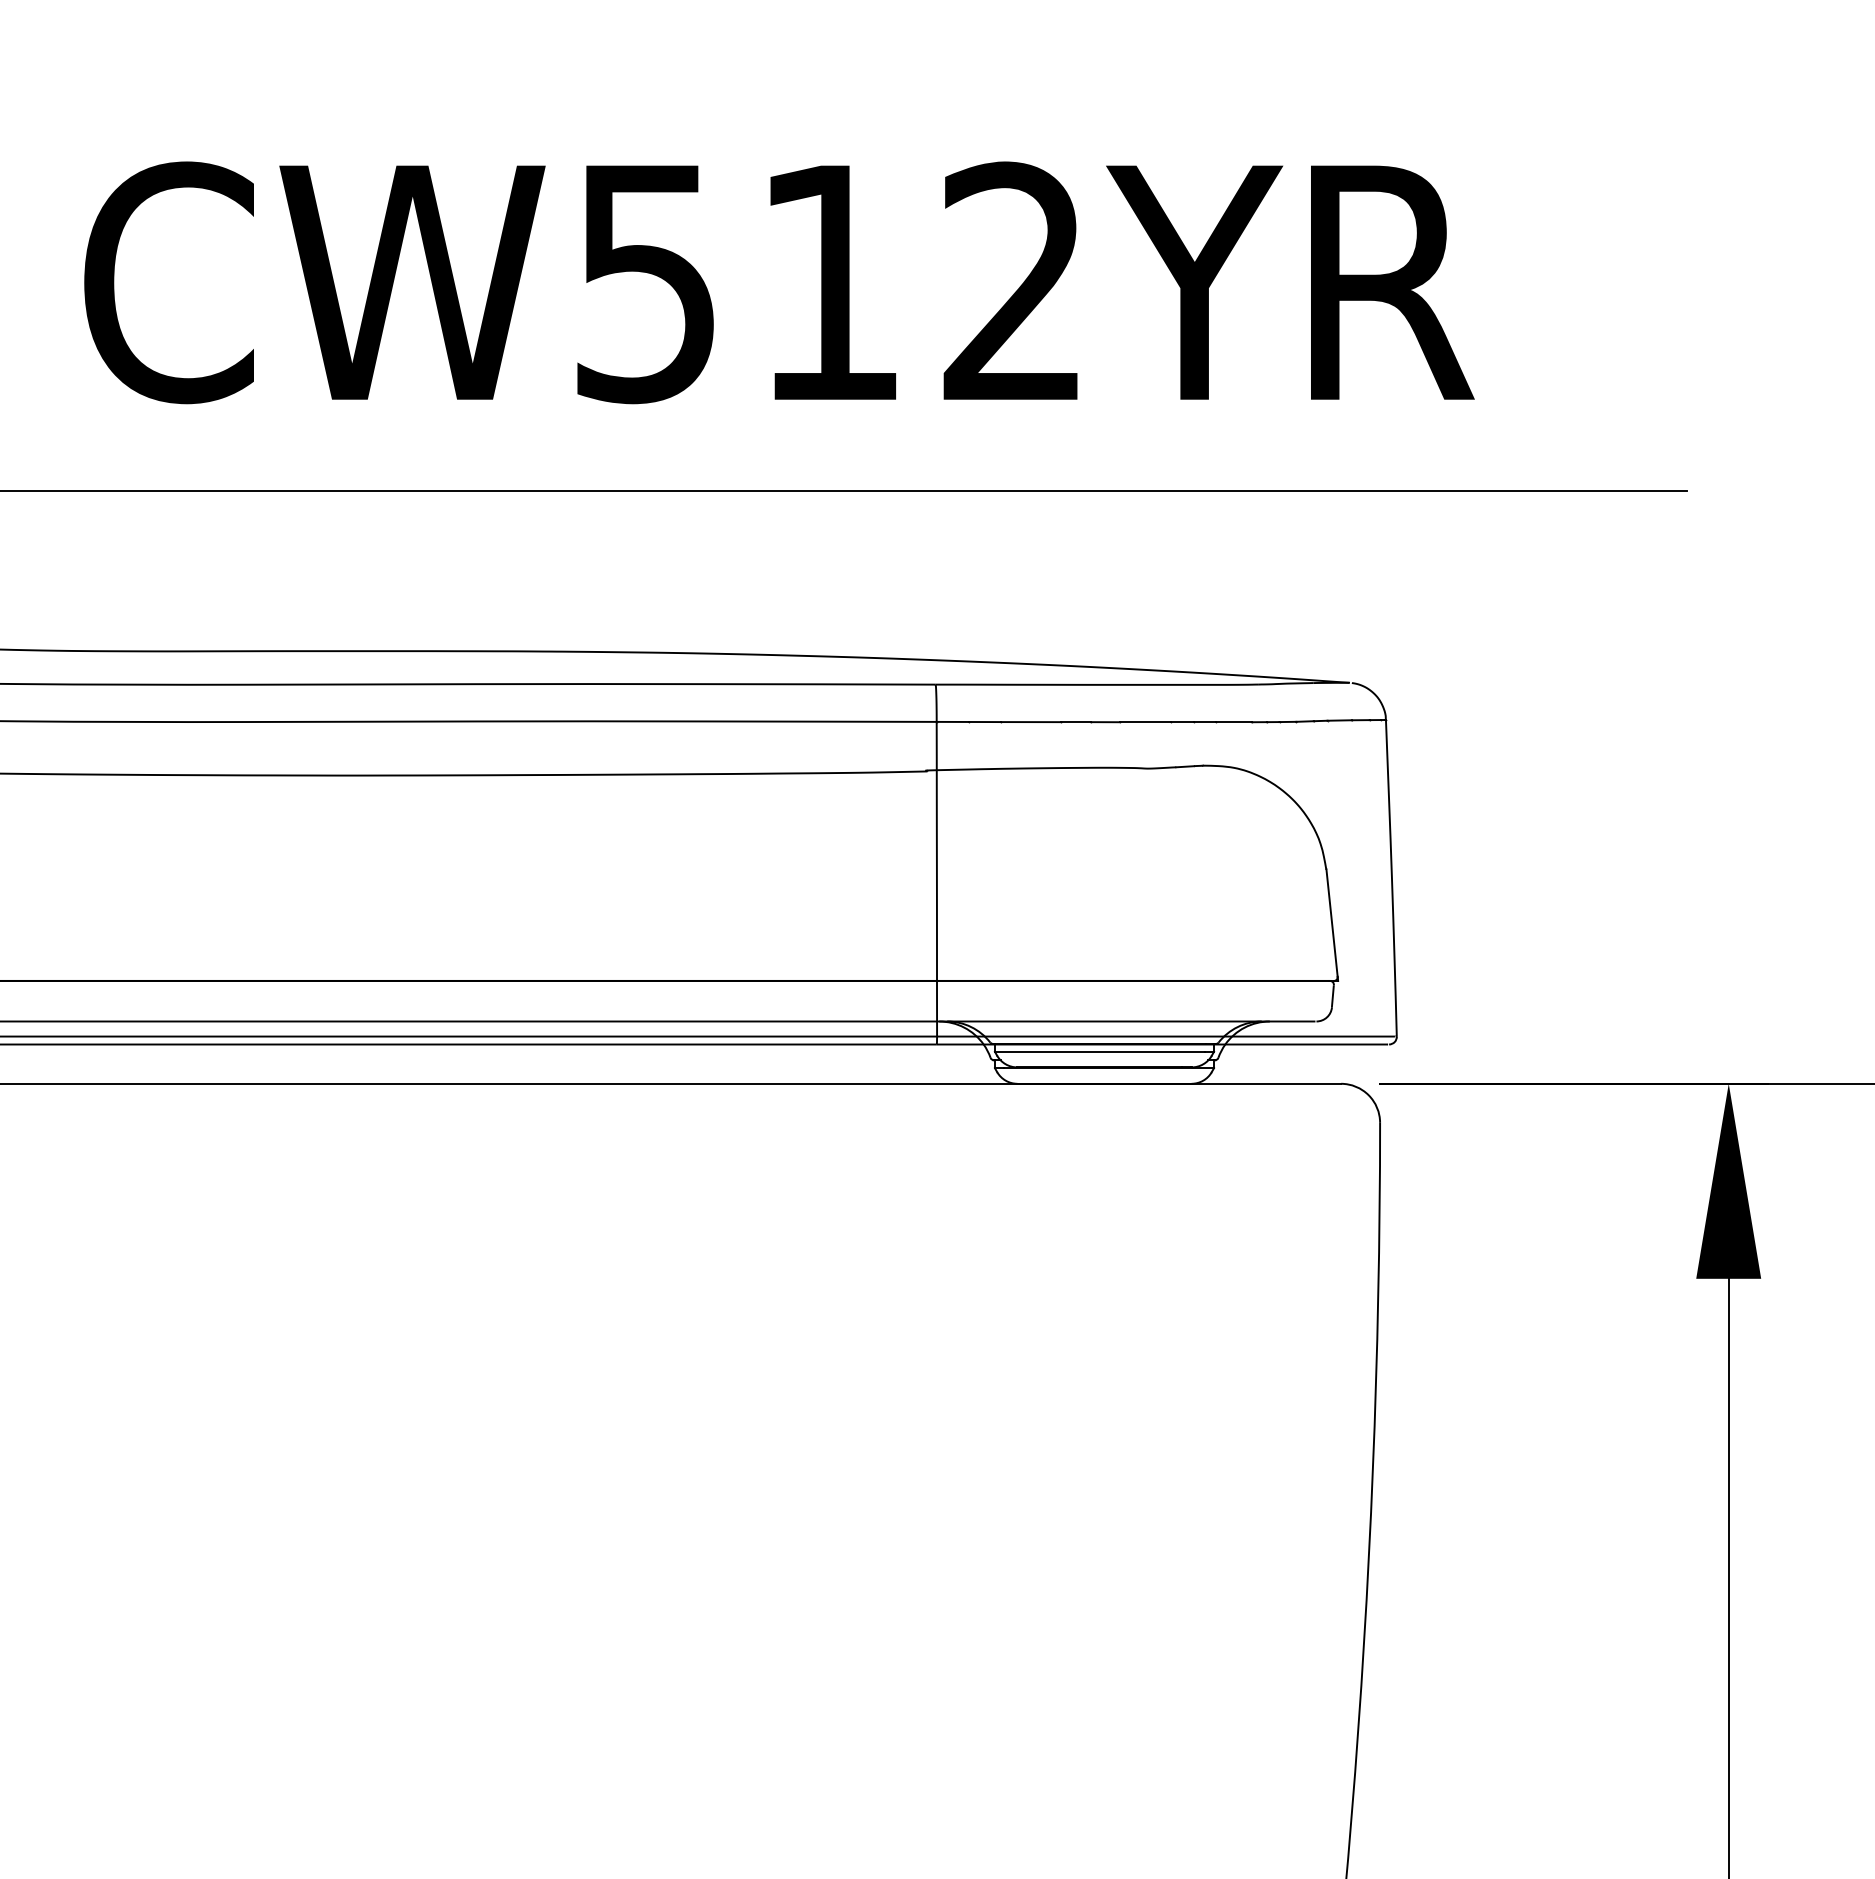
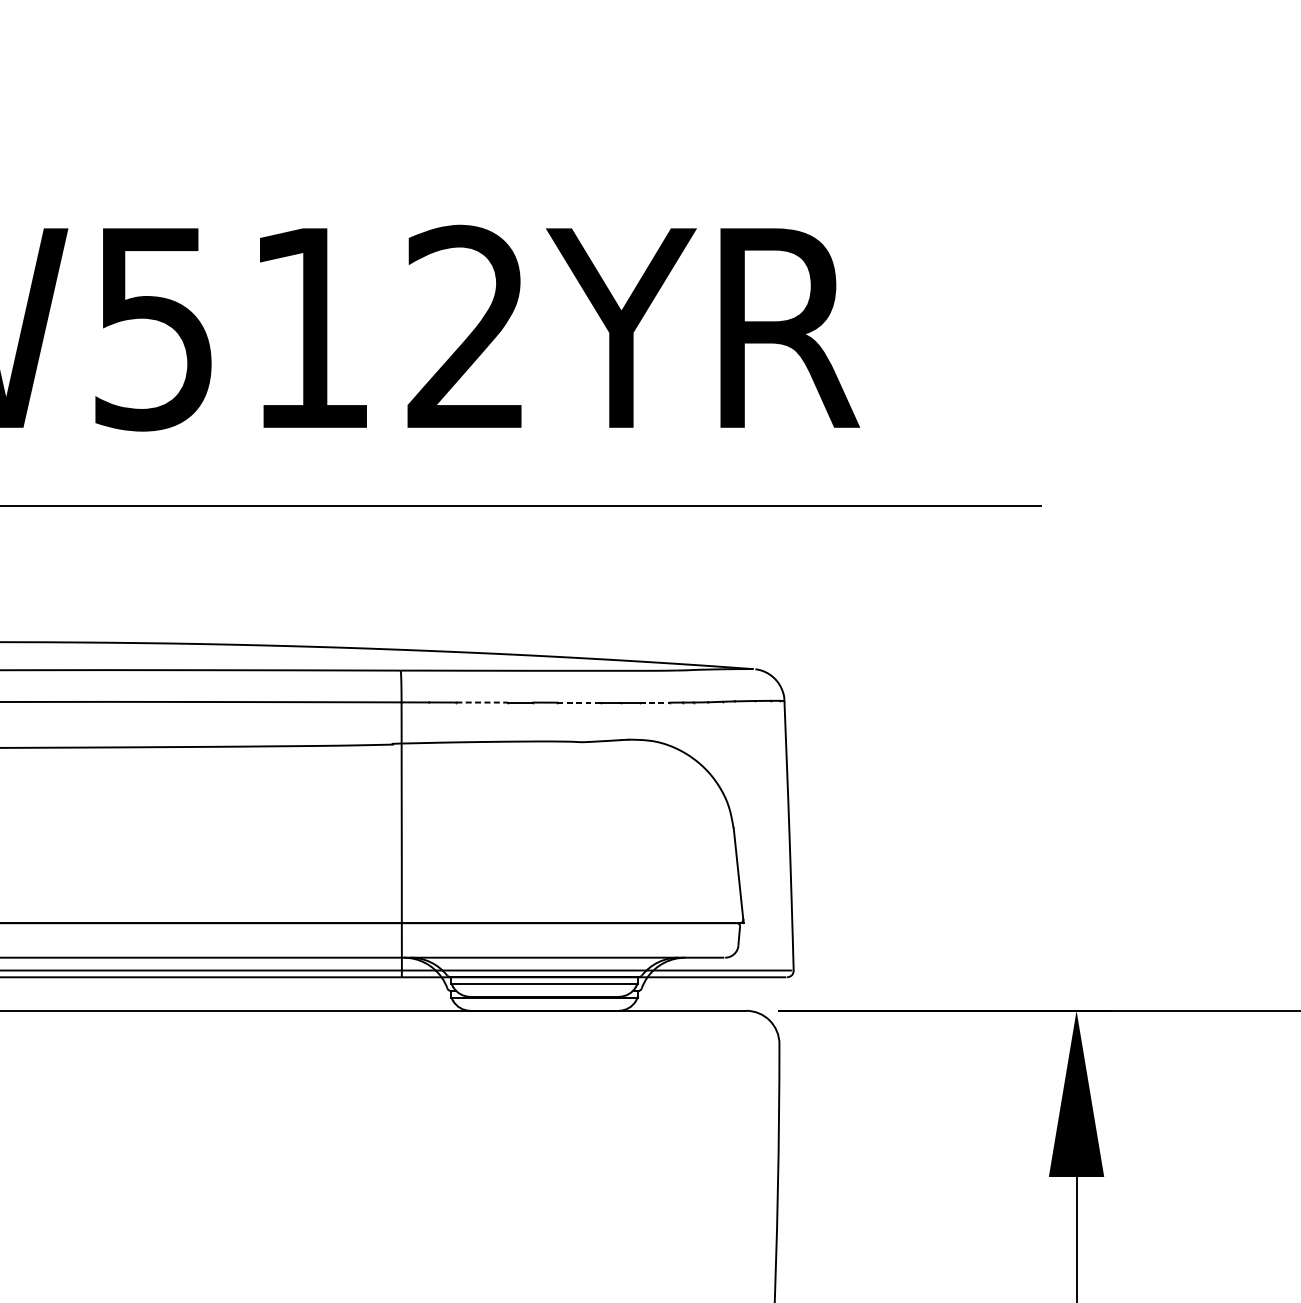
line: (1031, 722) -> (482, 702), solid -> dashed
line: (1145, 722) -> (579, 702), solid -> dashed
line: (1233, 722) -> (654, 702), solid -> dashed

